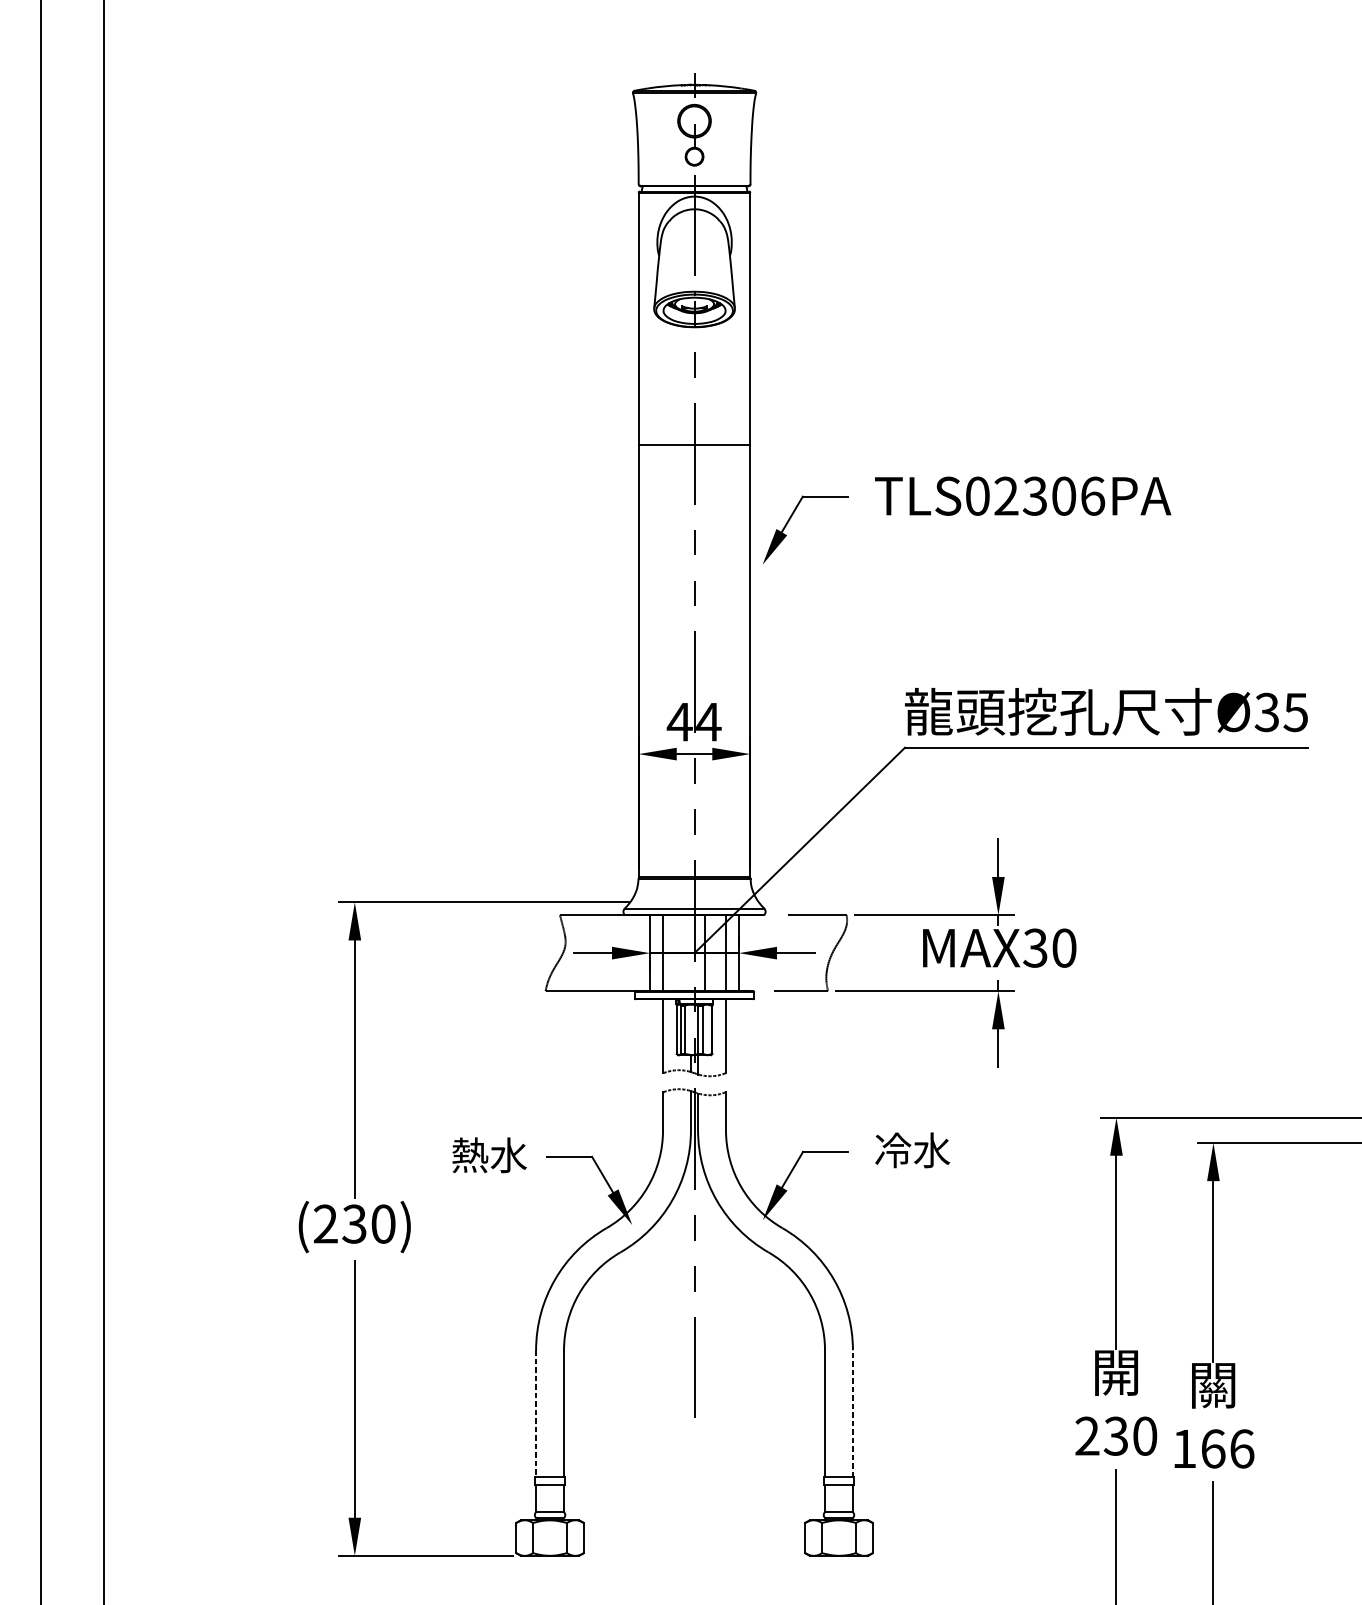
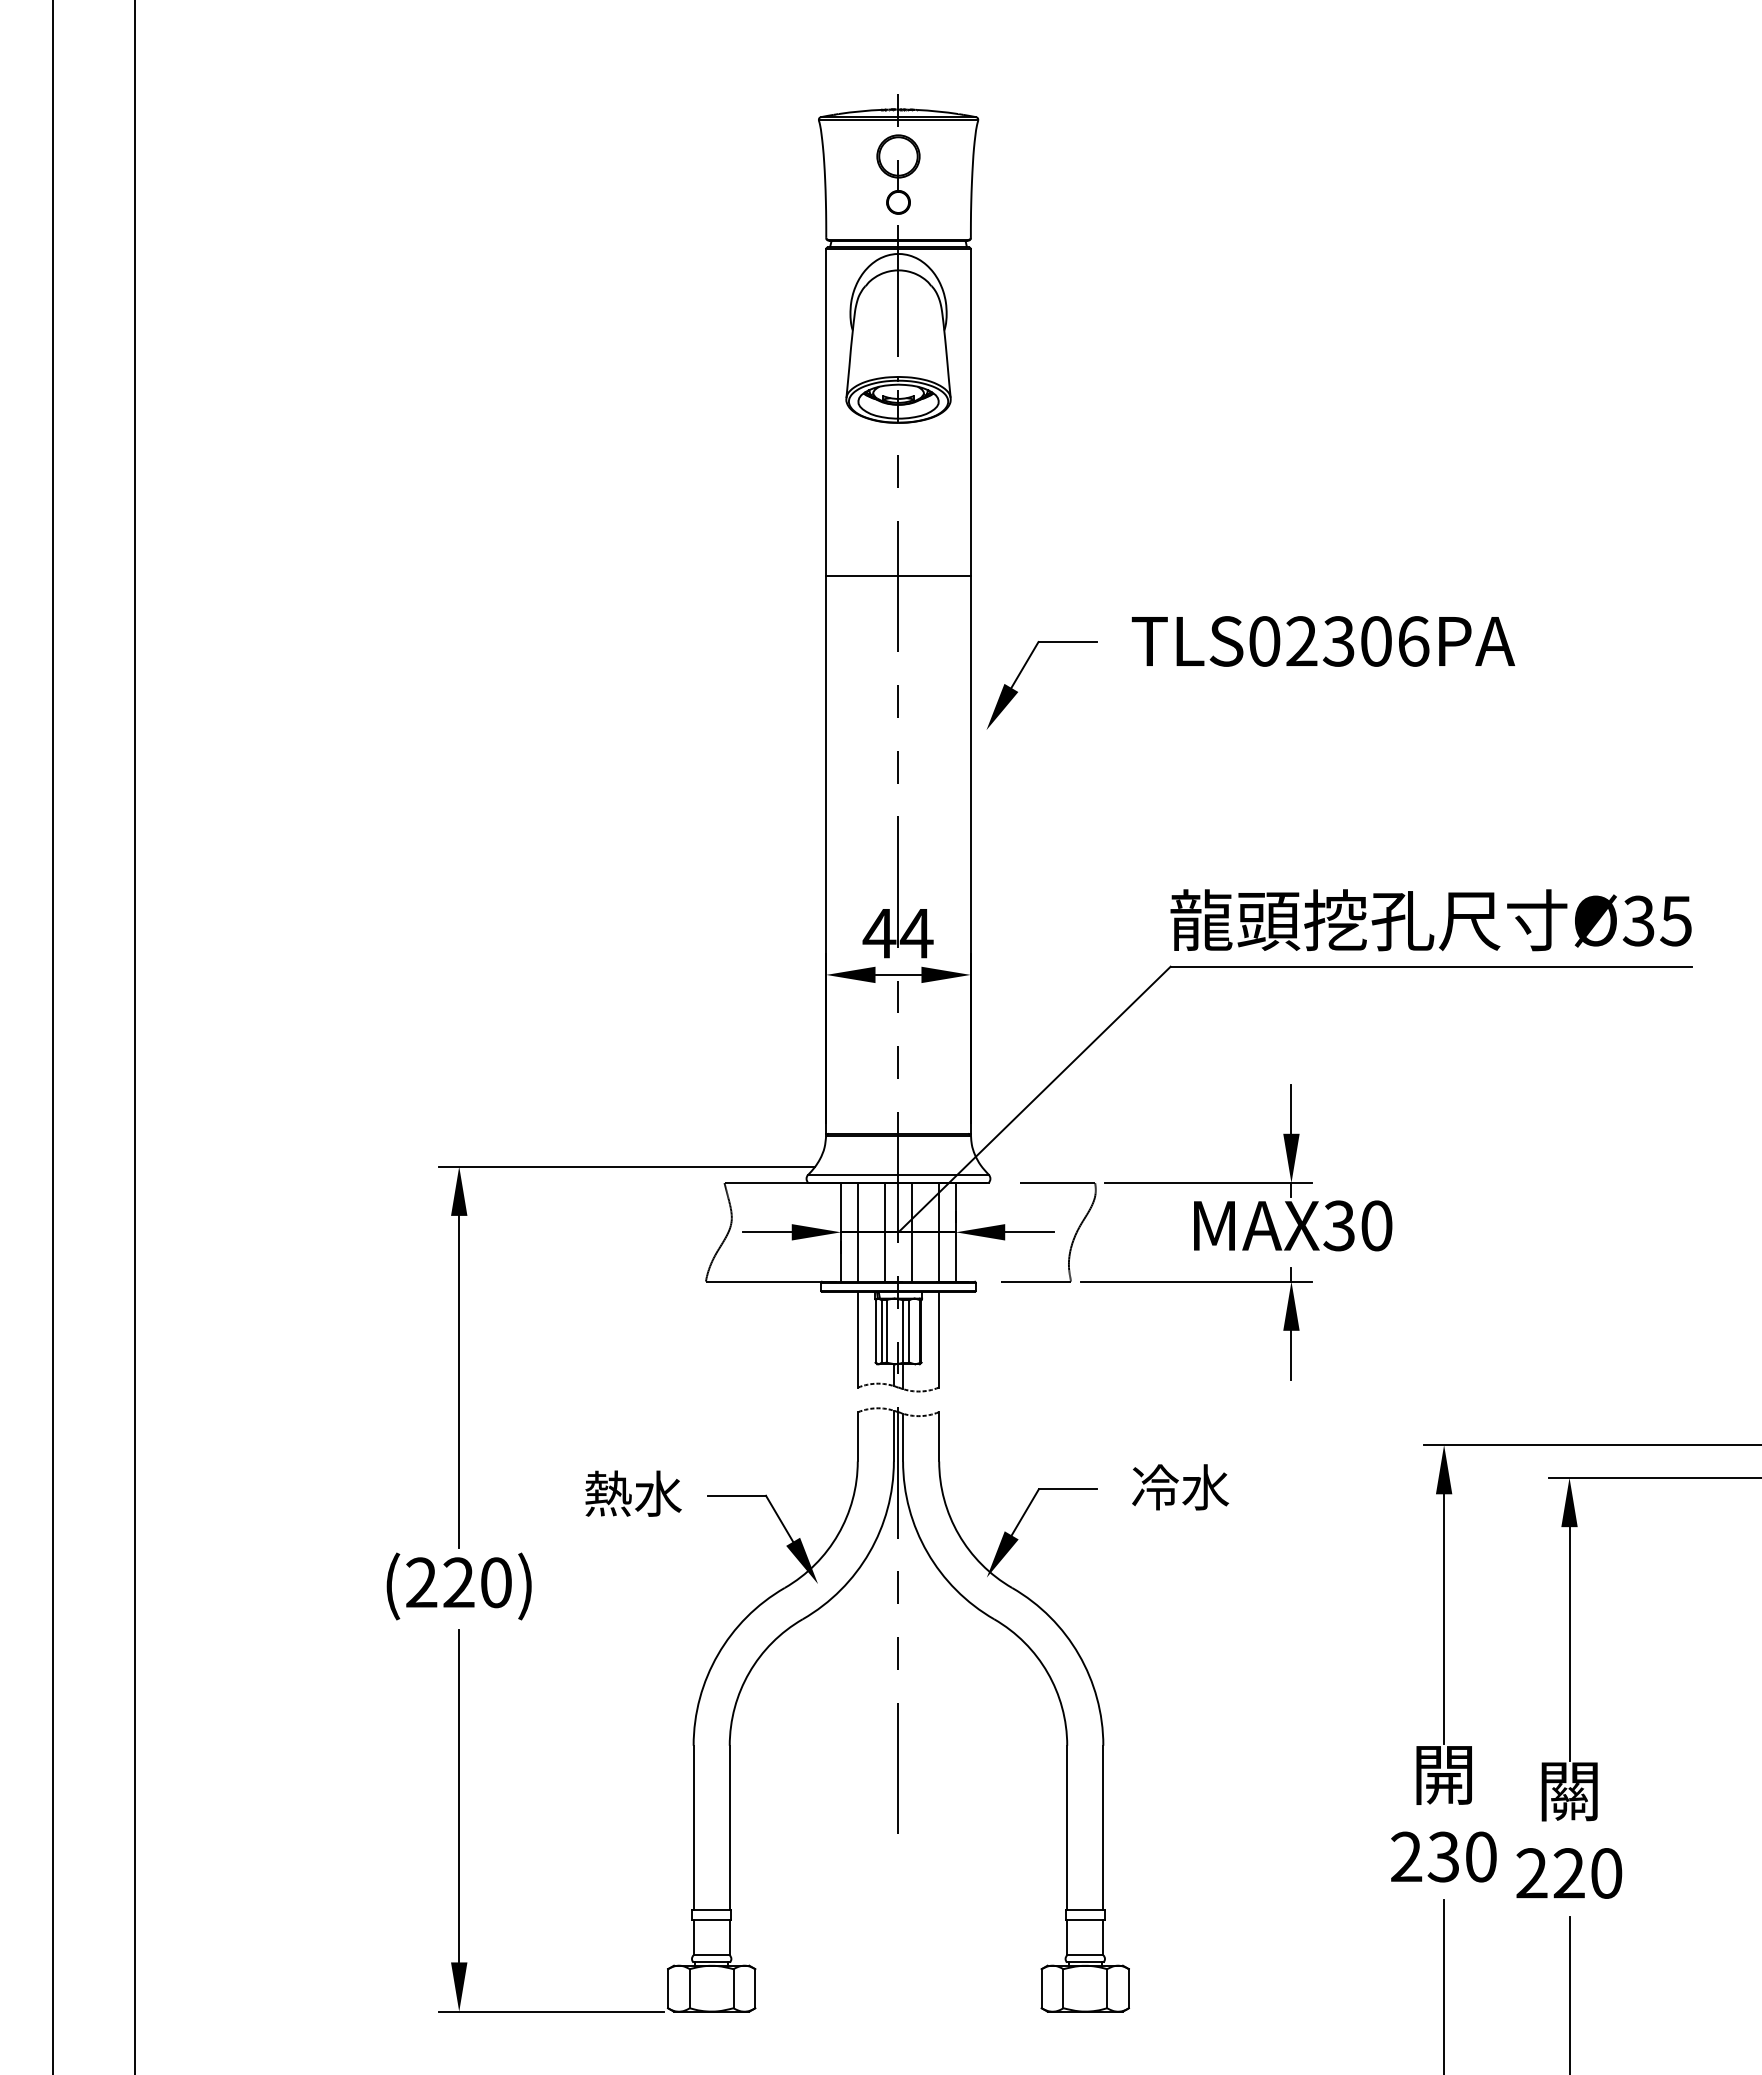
line: (684, 953) -> (885, 1232), added
text: (354, 1223) -> (458, 1582), (230) -> (220)
line: (853, 1413) -> (1103, 1827), dashed -> solid
line: (536, 1414) -> (693, 1828), dashed -> solid
text: (1213, 1448) -> (1569, 1873), 166 -> 220

